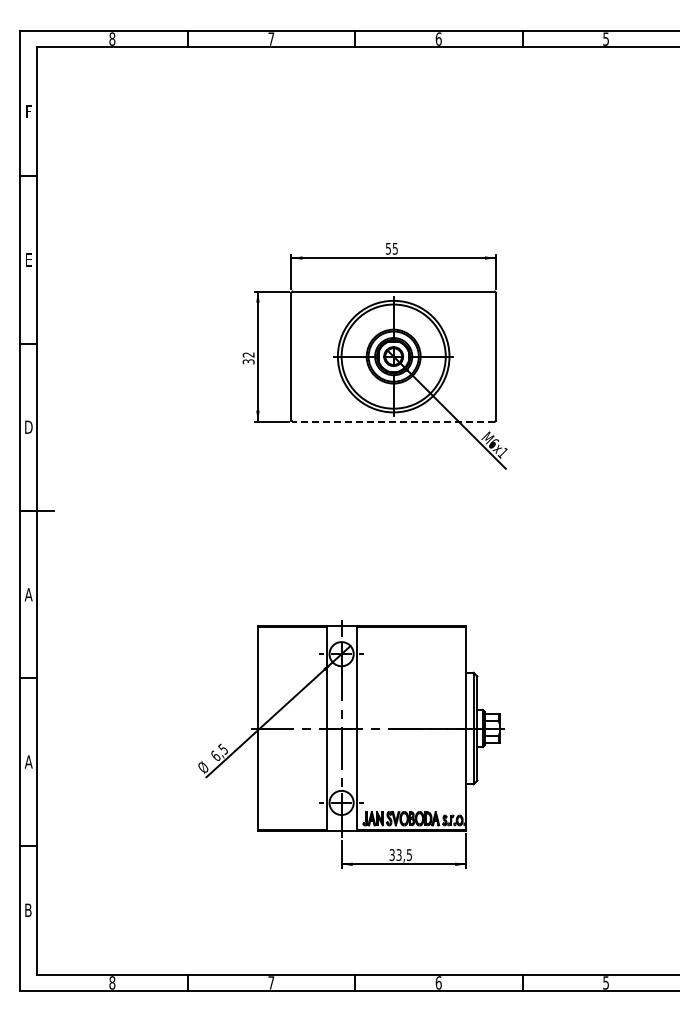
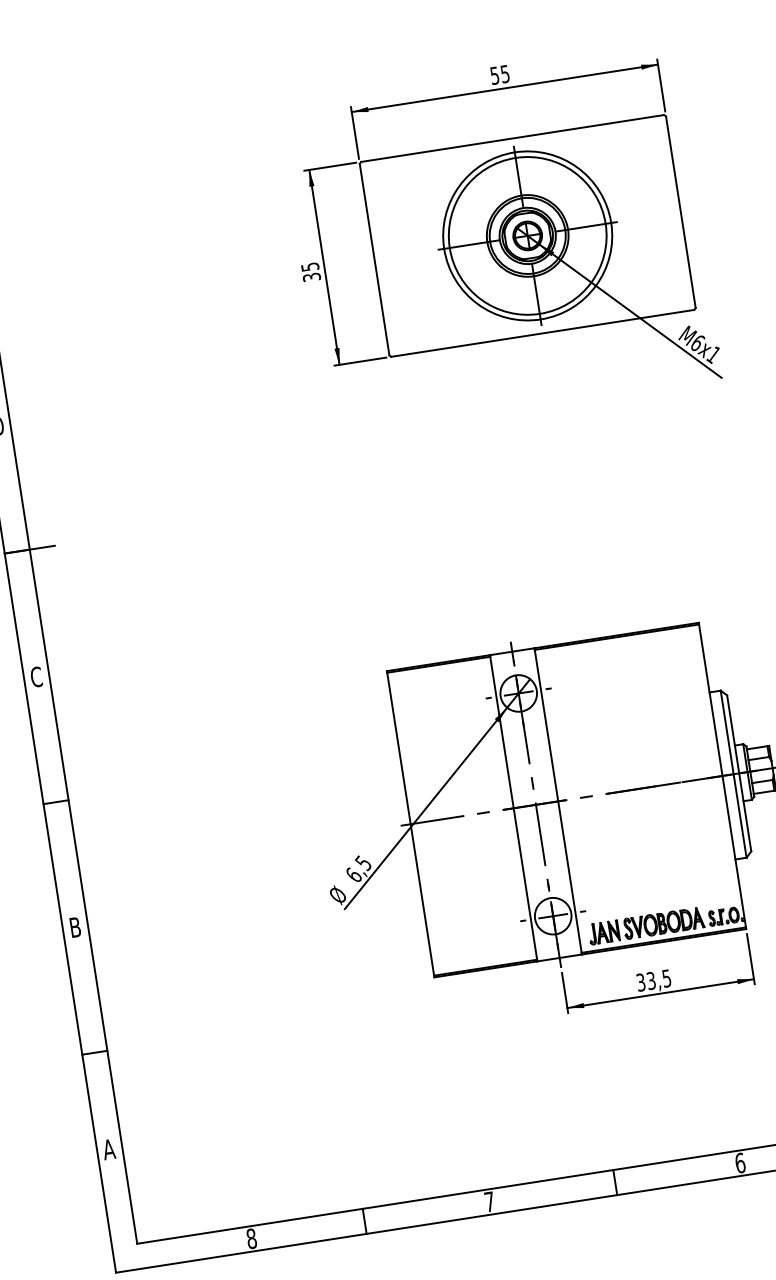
text: (248, 354) -> (309, 266), 32 -> 35
line: (393, 421) -> (542, 333), dashed -> solid
text: (28, 594) -> (36, 676), A -> C
text: (28, 761) -> (74, 926), A -> B
text: (28, 909) -> (109, 1148), B -> A

